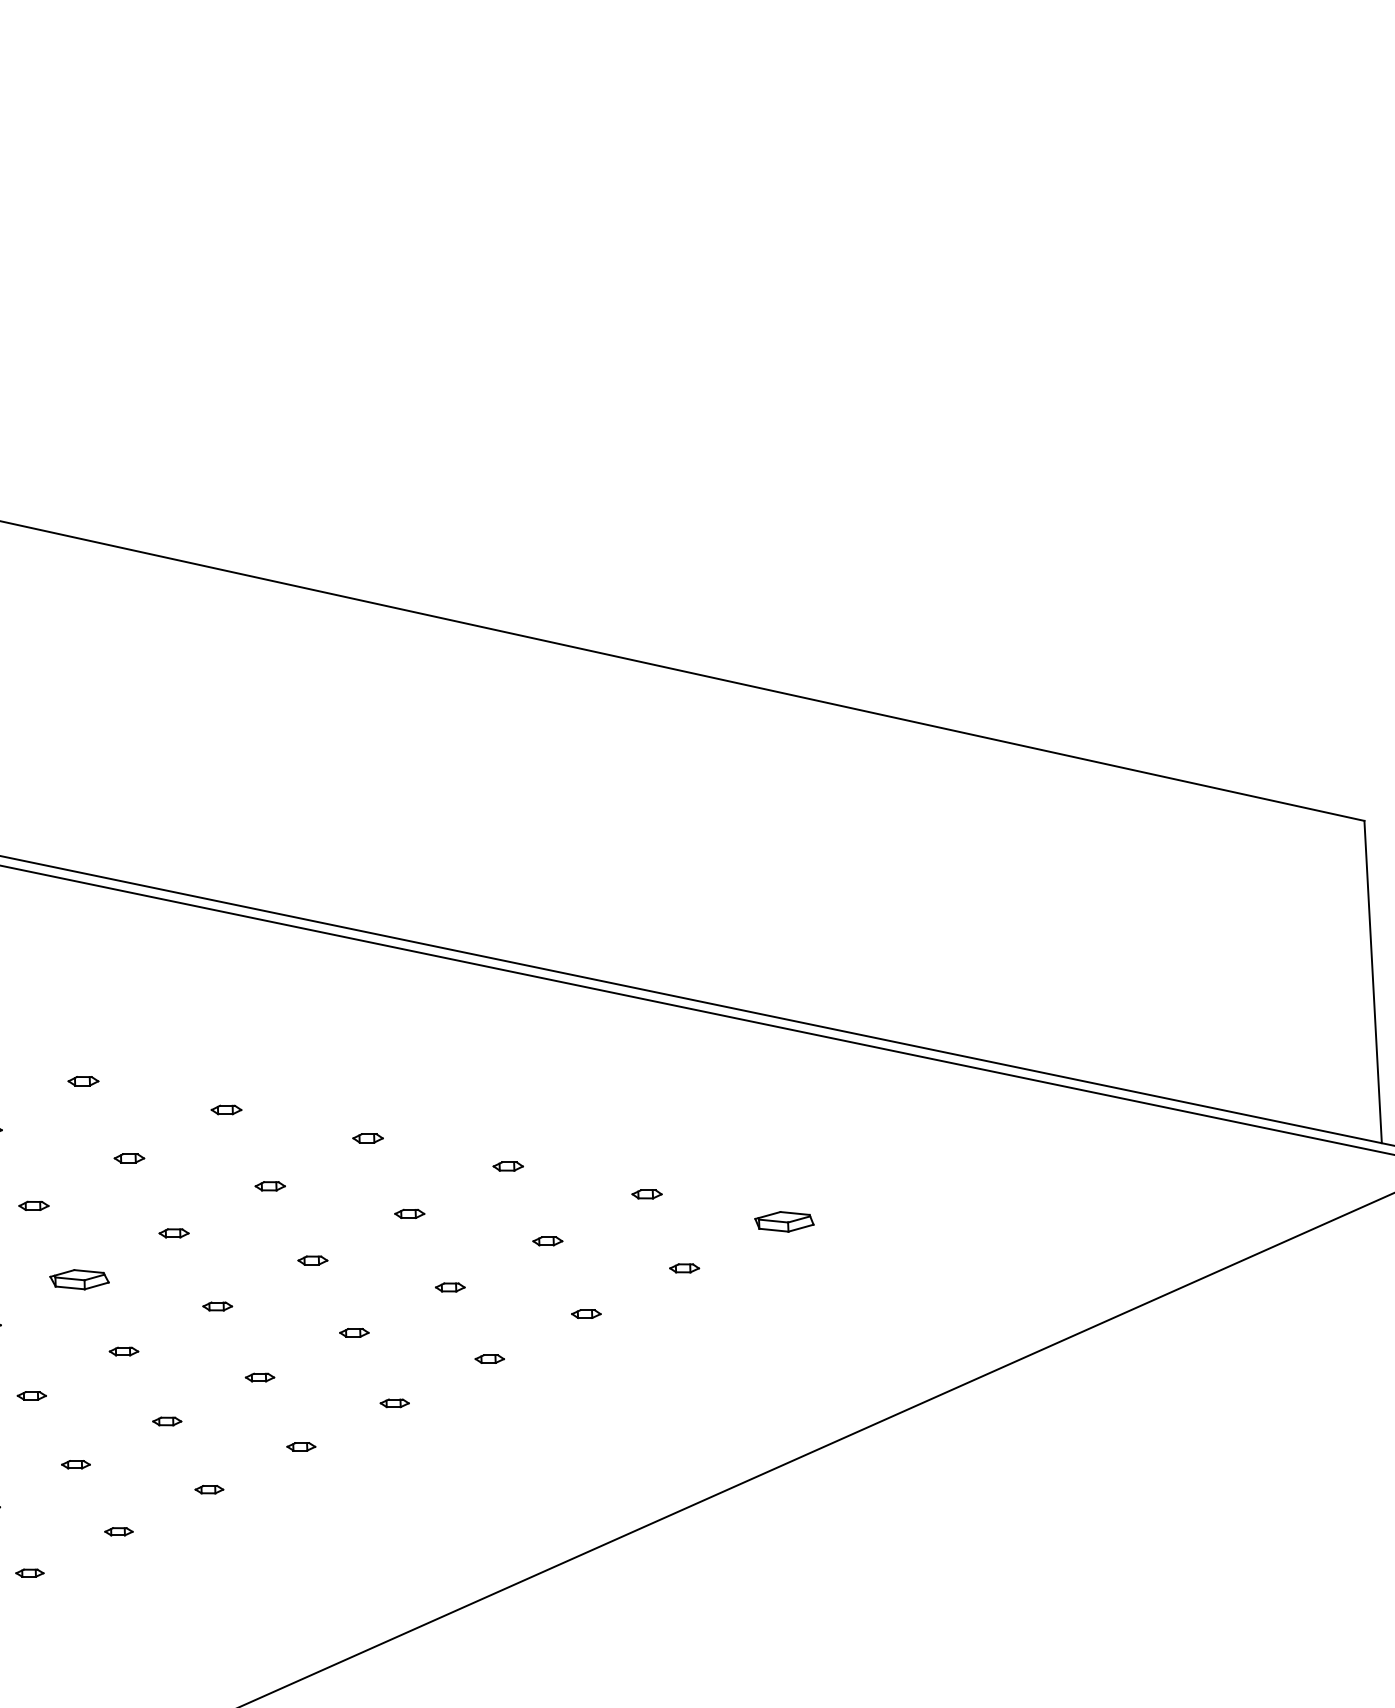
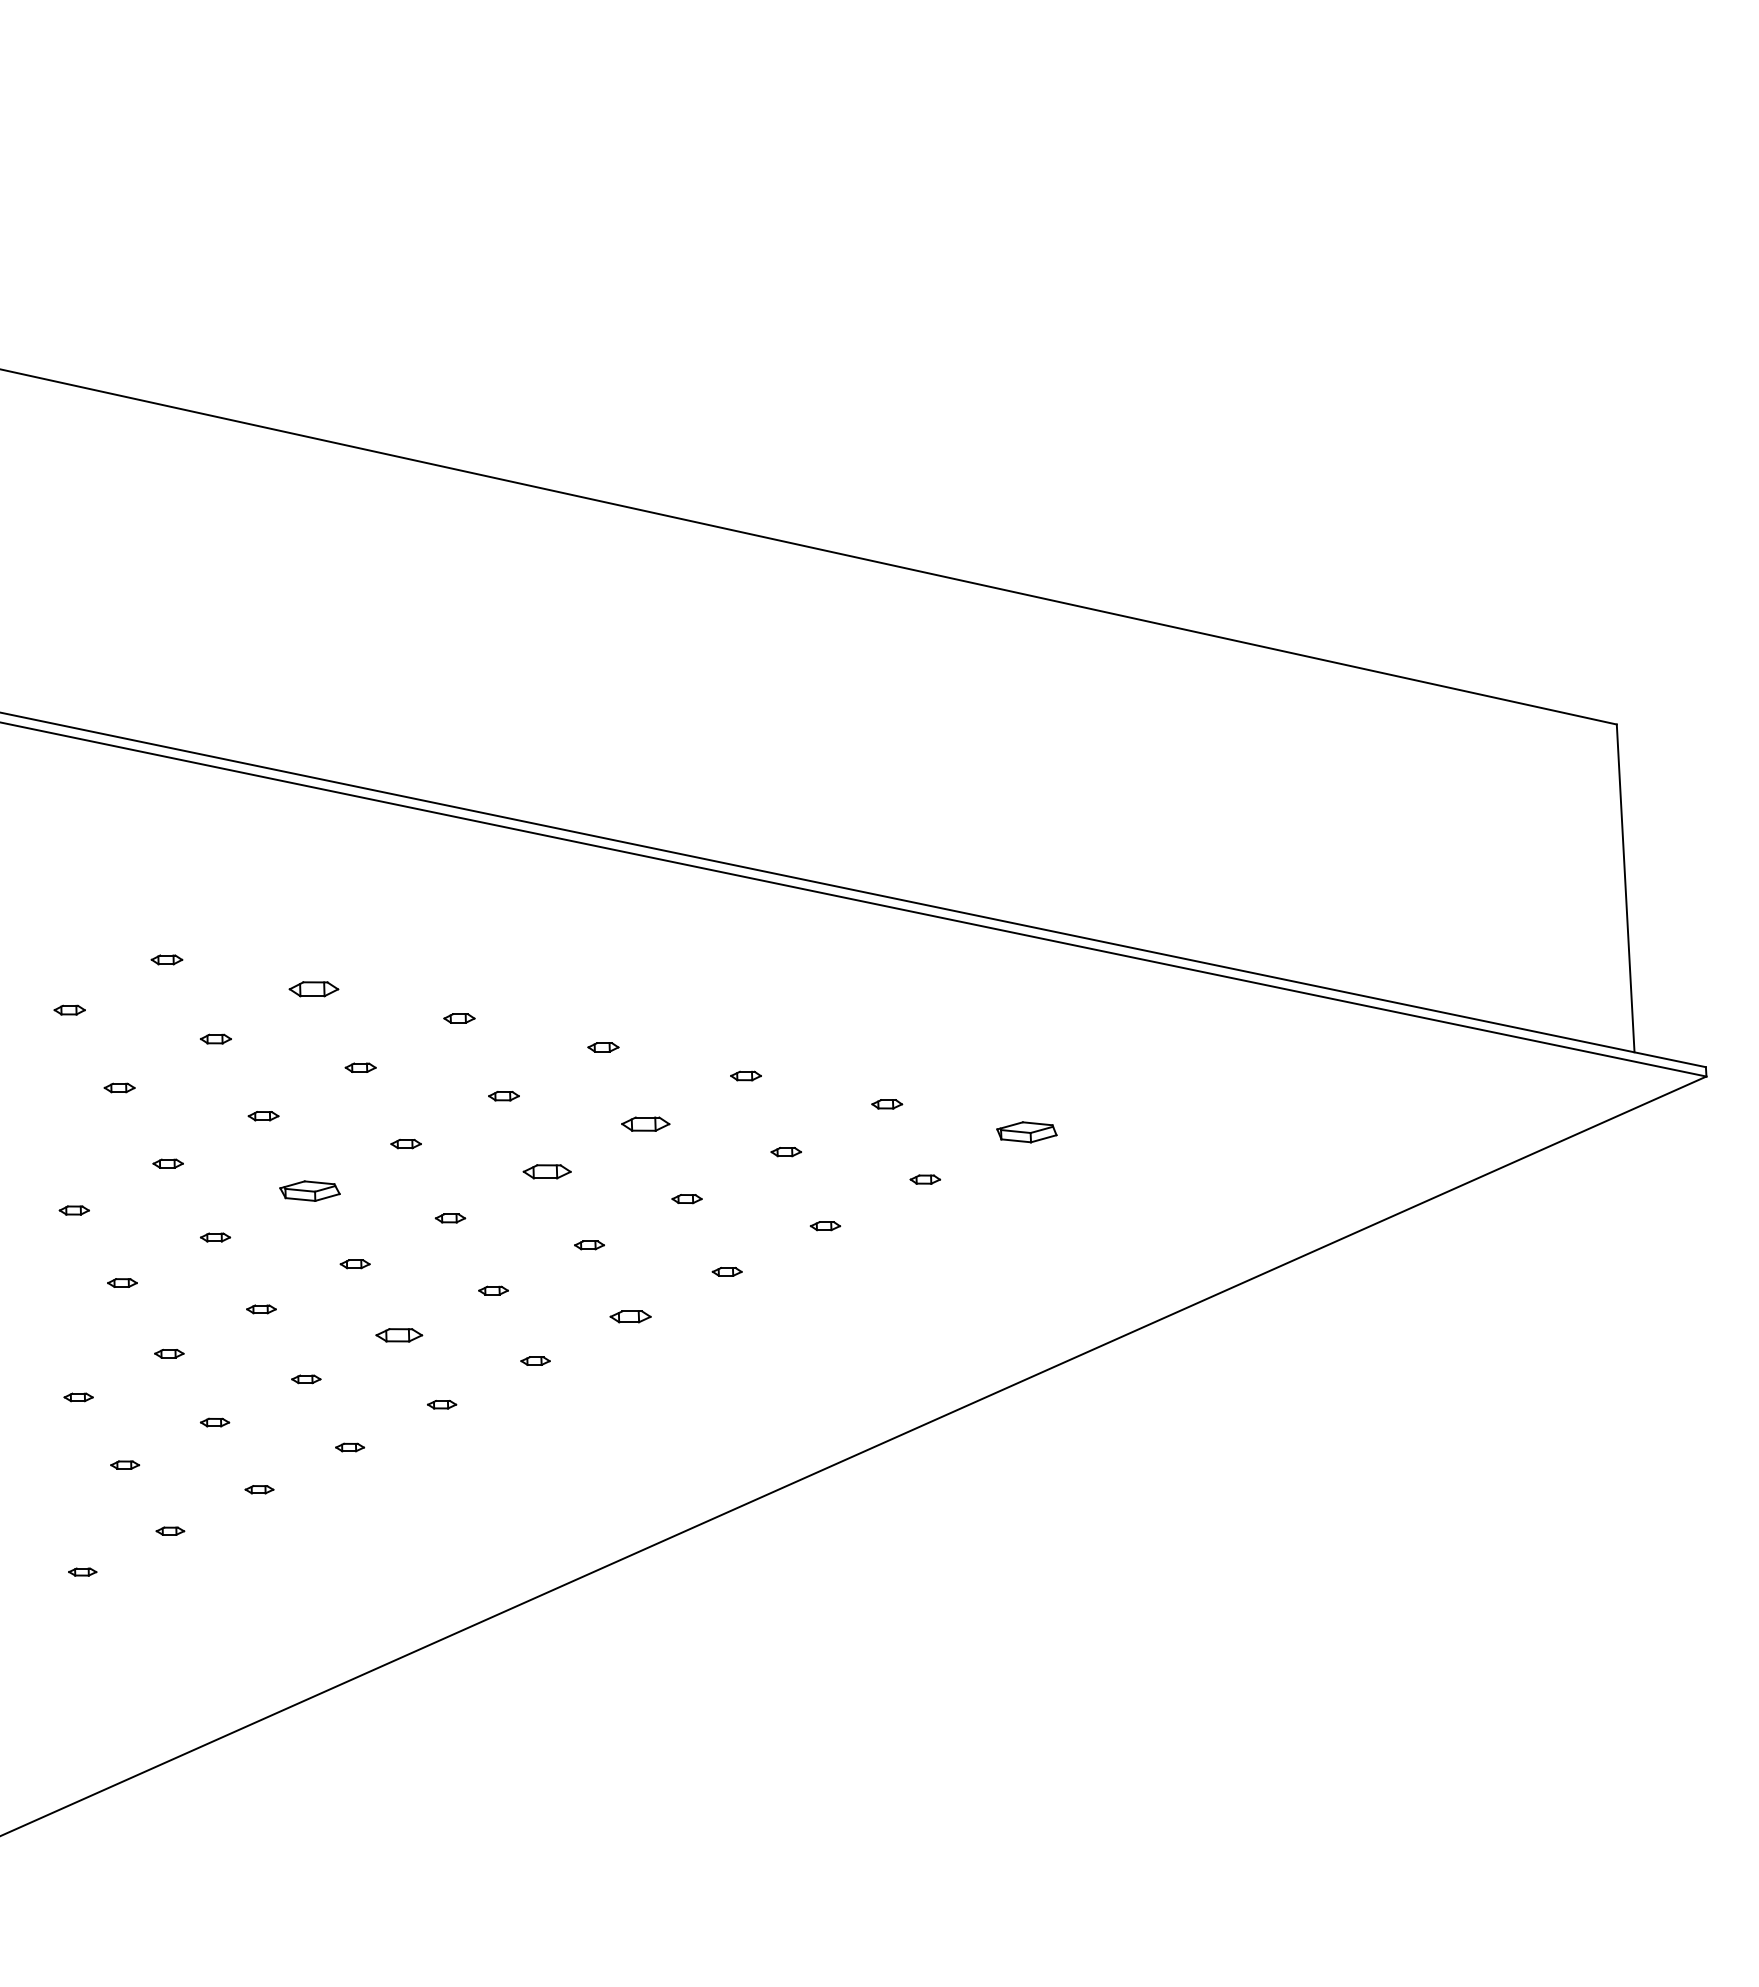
part: (83, 1081) -> (313, 989), size x1.6
part: (409, 1214) -> (645, 1124), size x1.6
part: (313, 1260) -> (547, 1171), size x1.6
part: (394, 1402) -> (630, 1316), size x1.4
part: (166, 1421) -> (398, 1335), size x1.6

